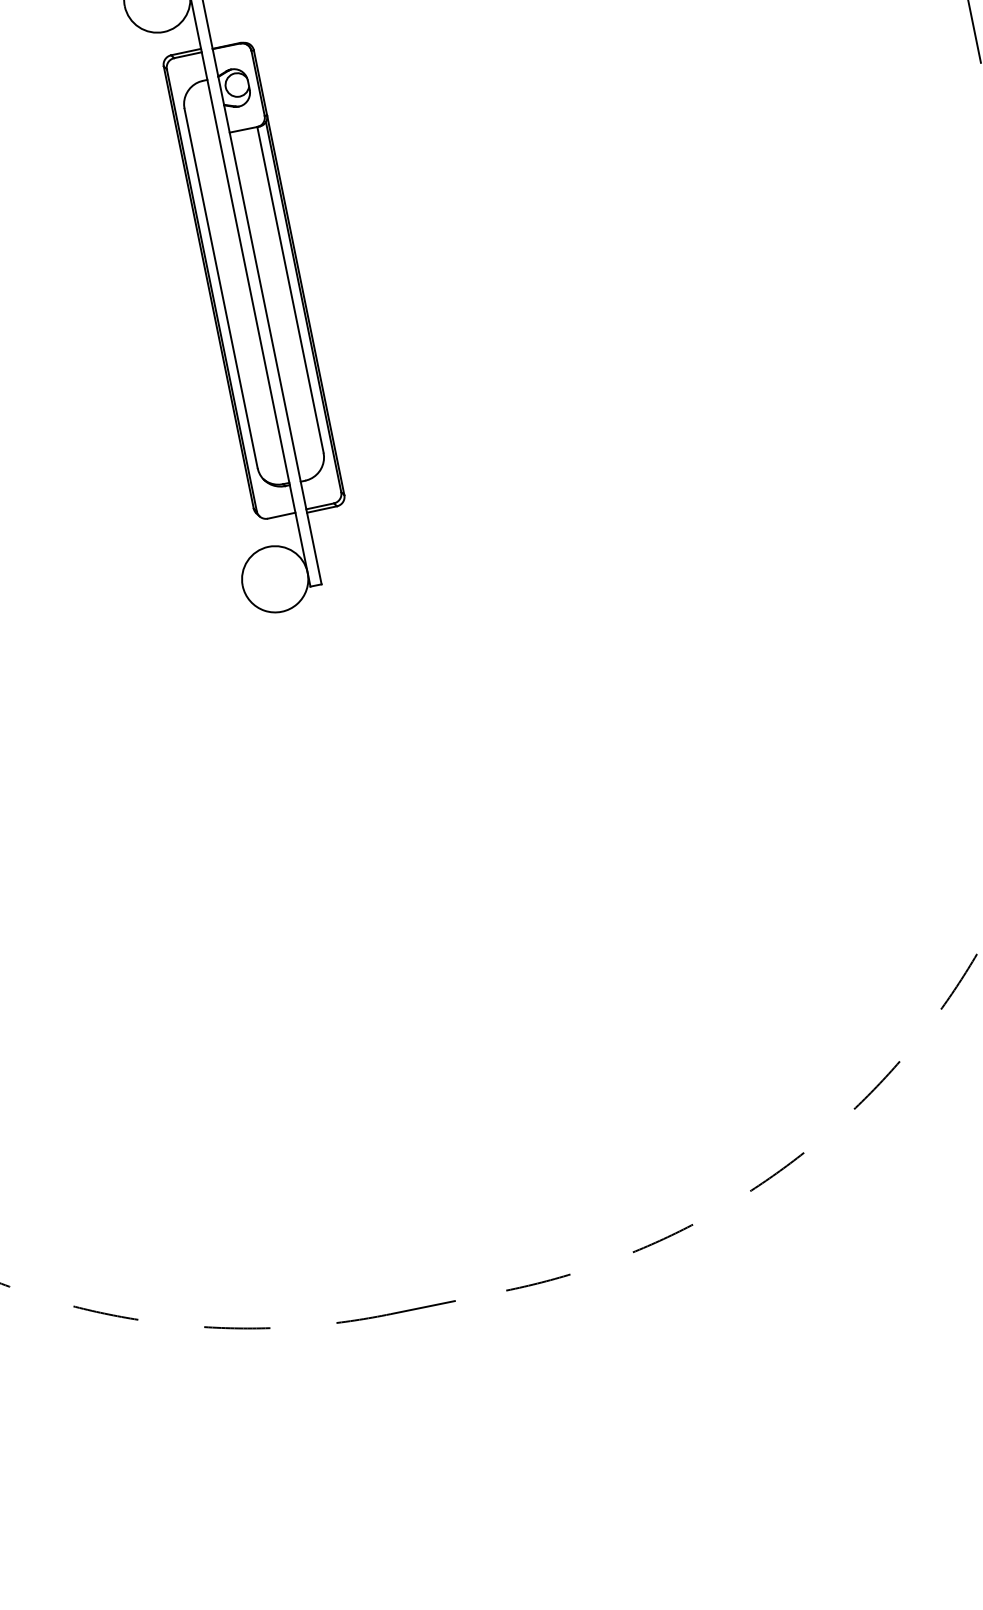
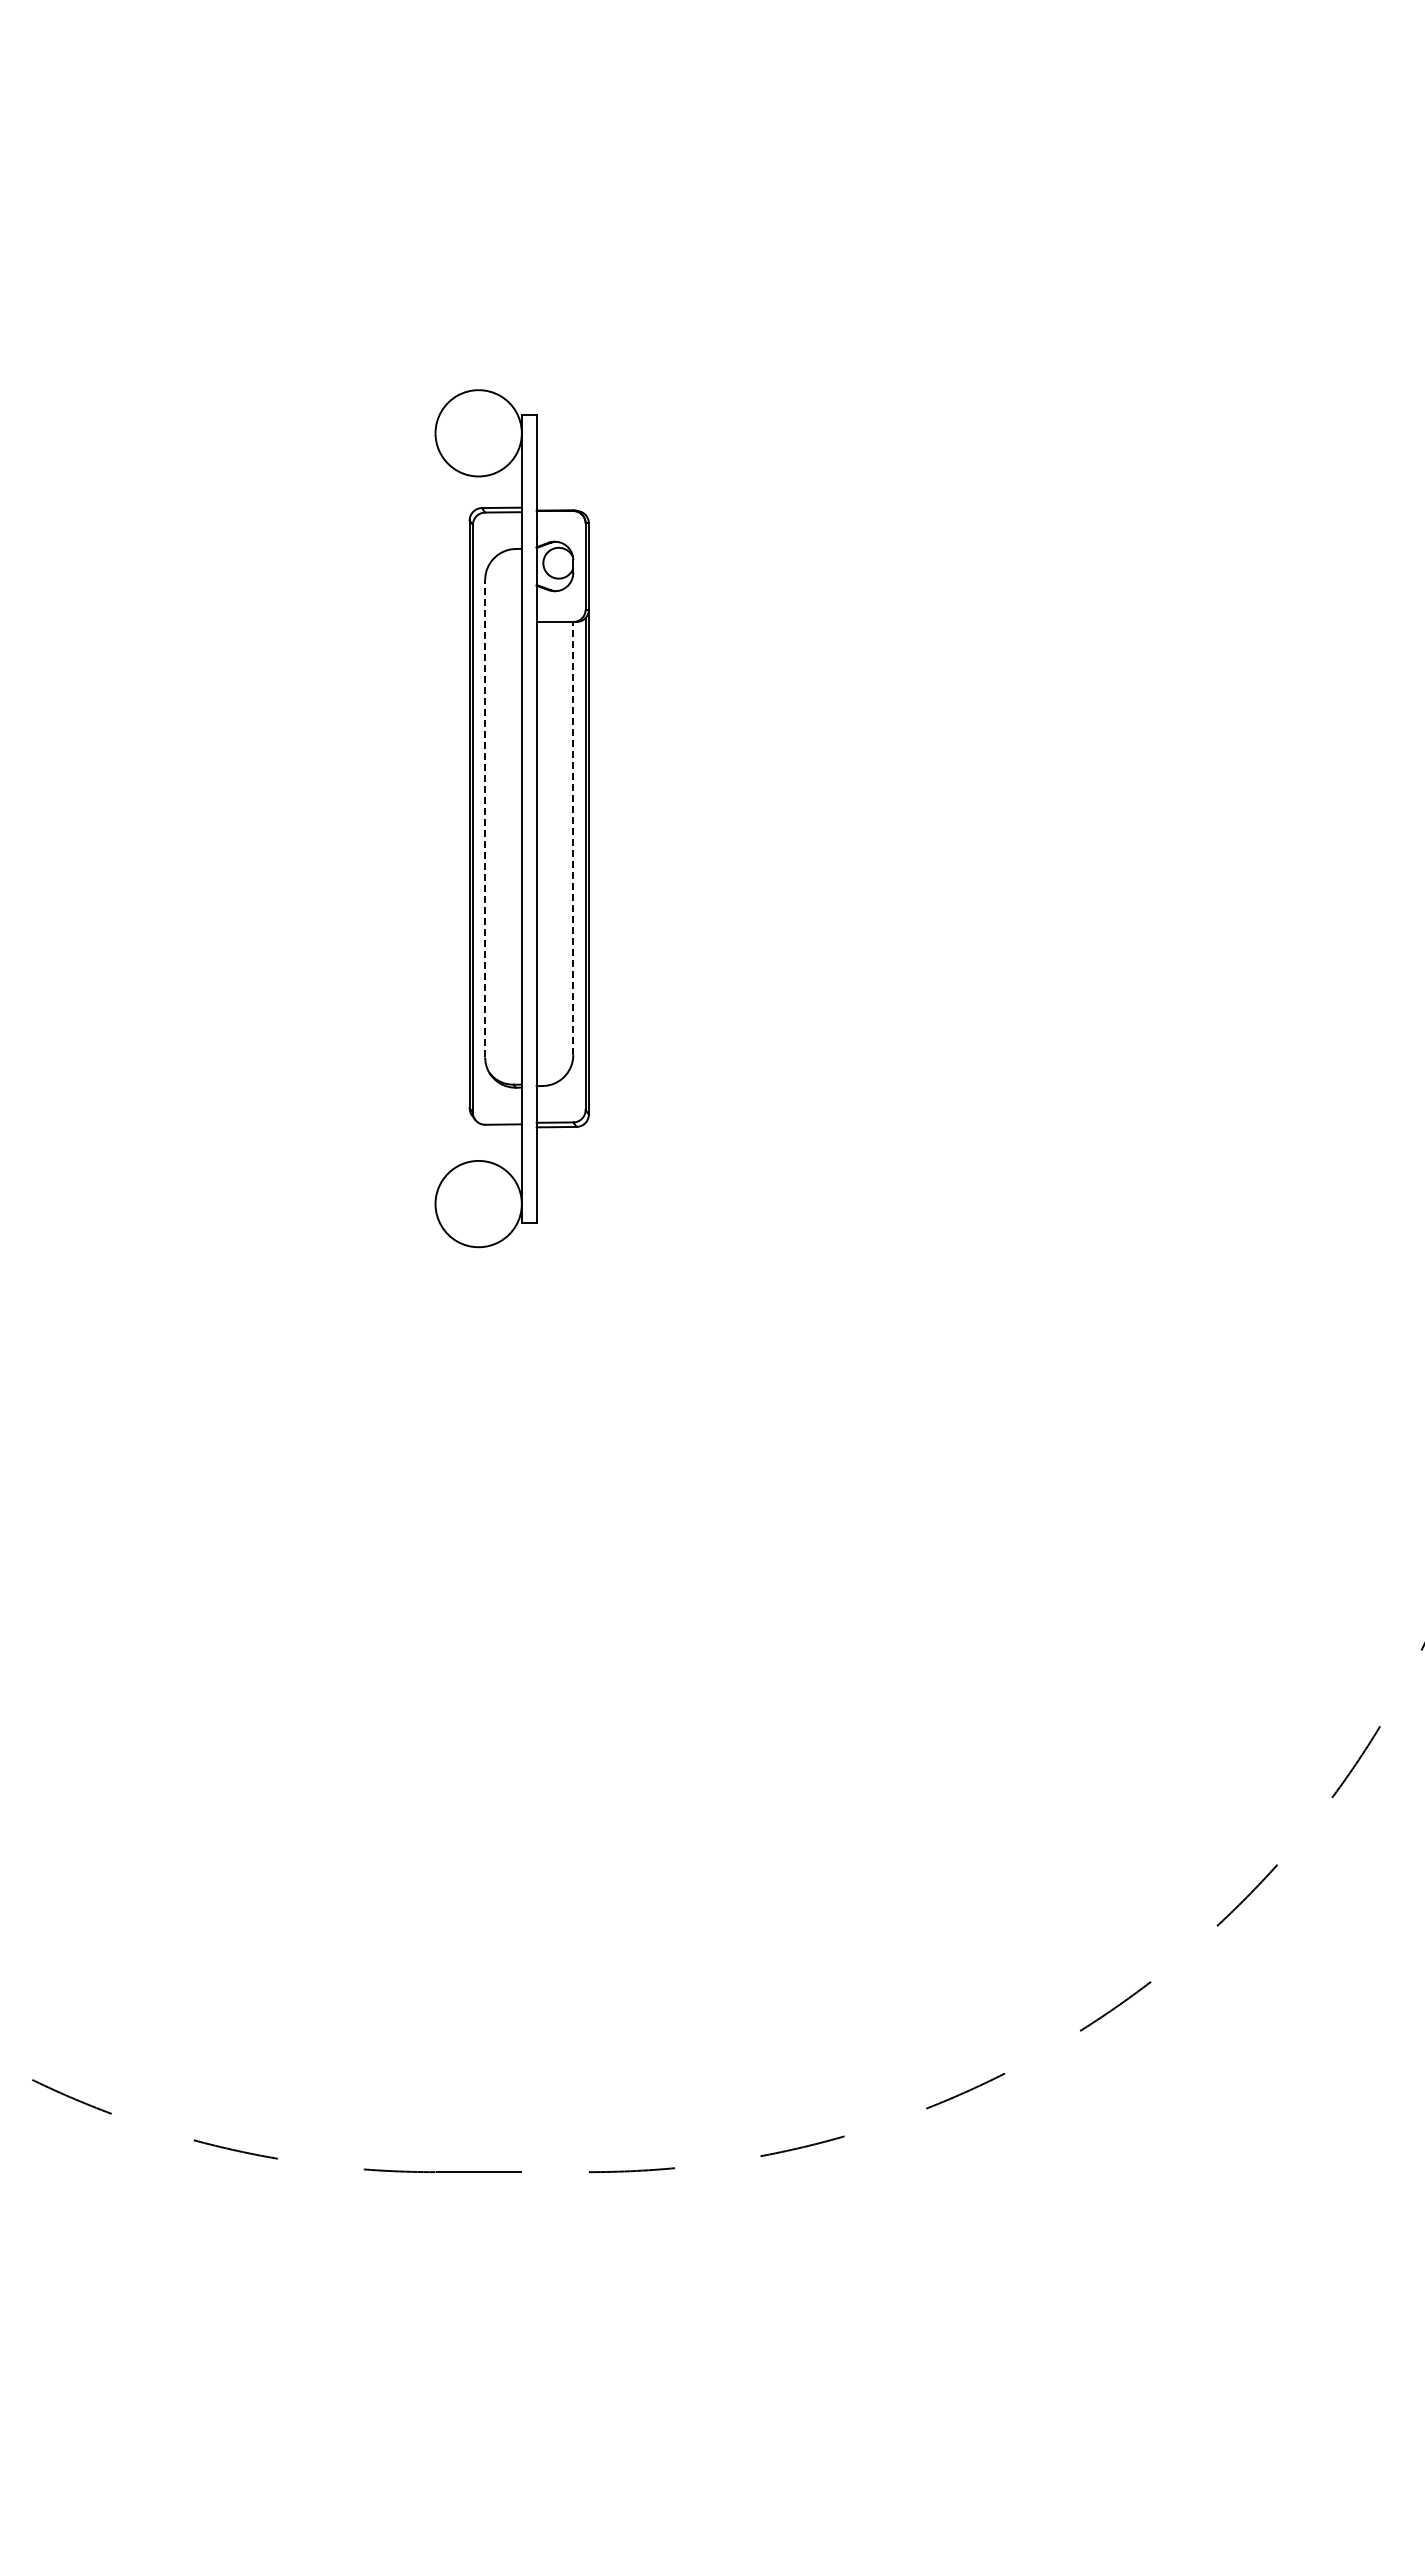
line: (221, 288) -> (485, 818), solid -> dashed
line: (290, 289) -> (573, 838), solid -> dashed

